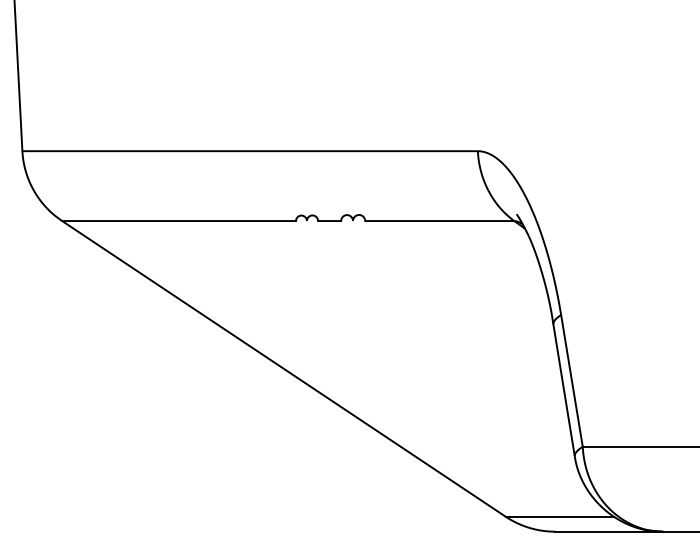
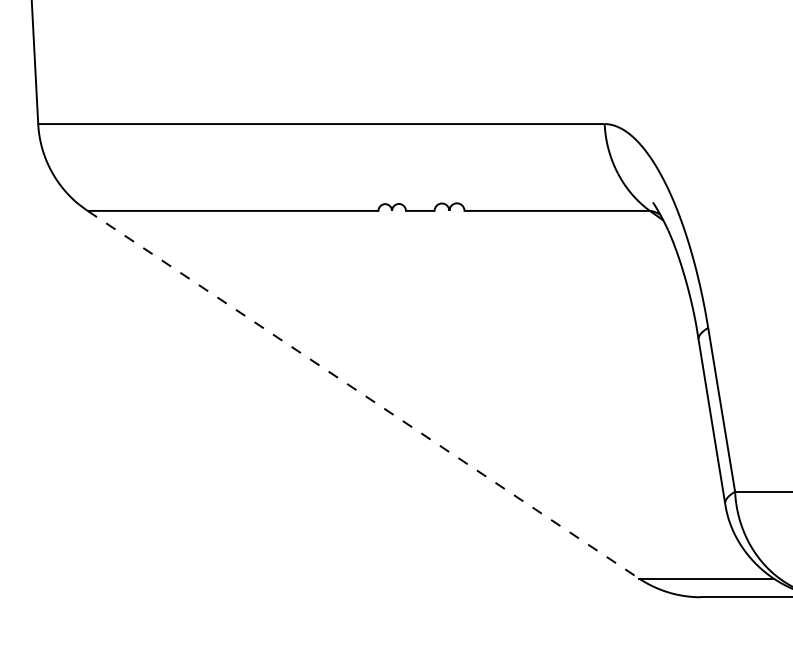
line: (284, 369) -> (364, 395), solid -> dashed

